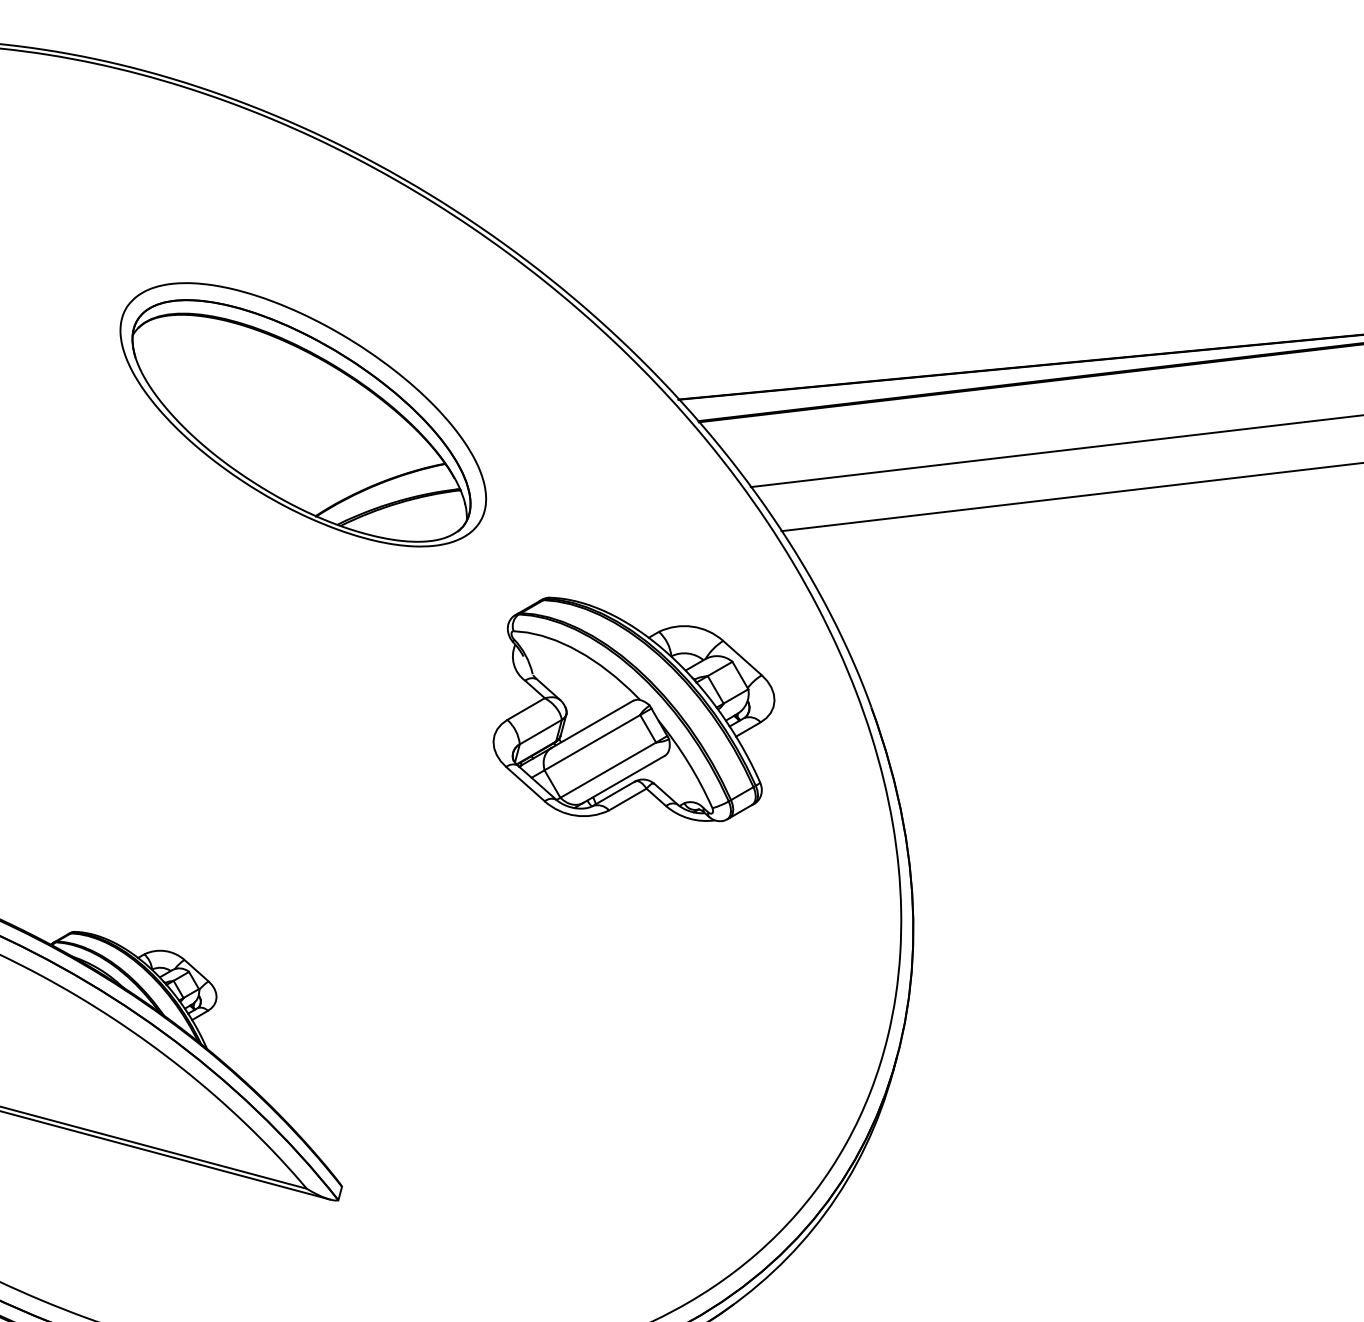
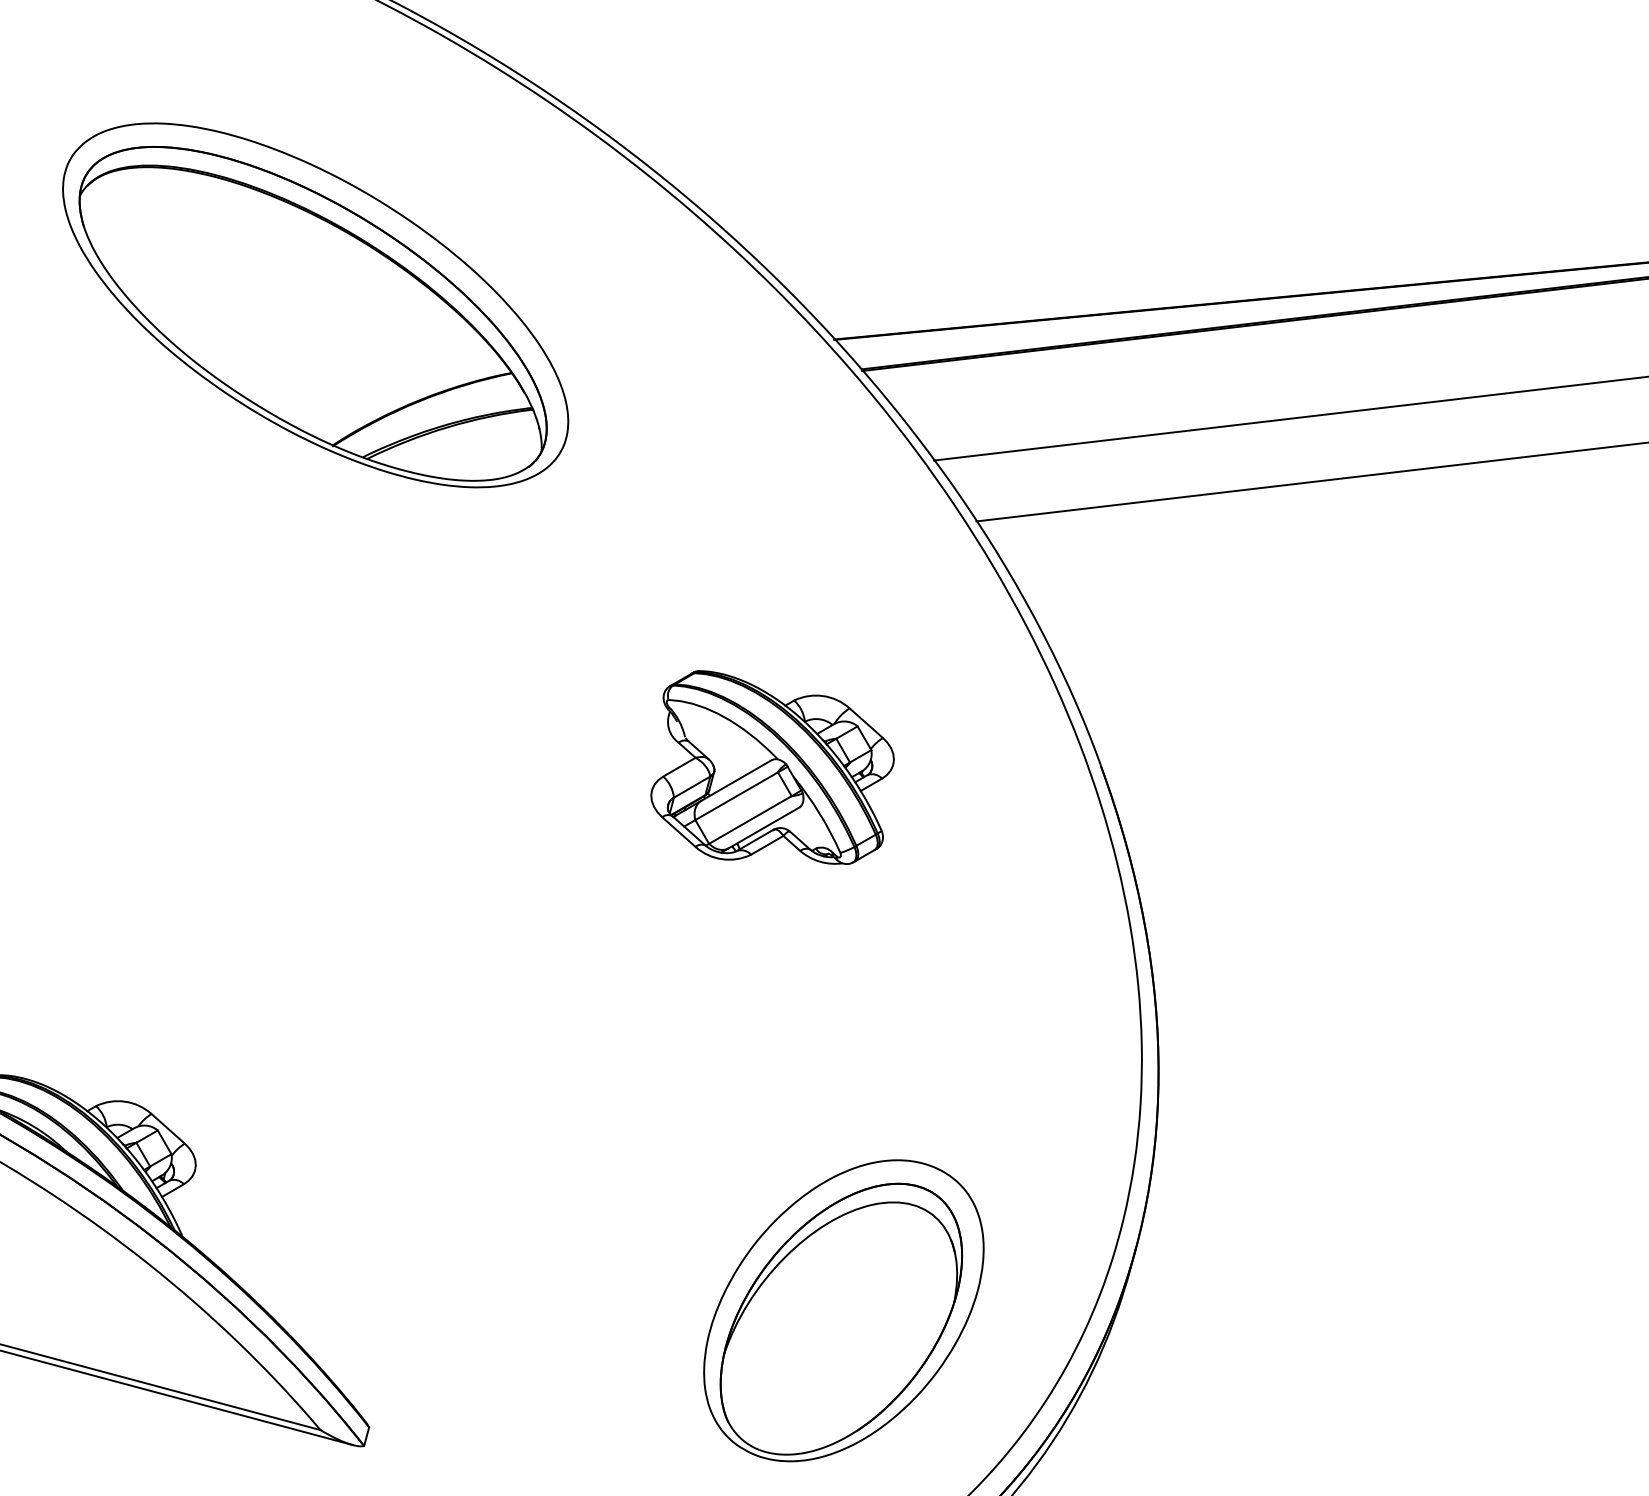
part: (302, 414) -> (314, 304), moved
part: (633, 708) -> (771, 766), size x0.62
part: (685, 1102) -> (843, 1310), added

